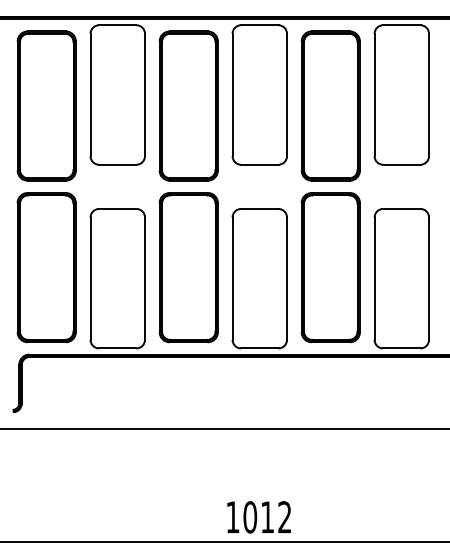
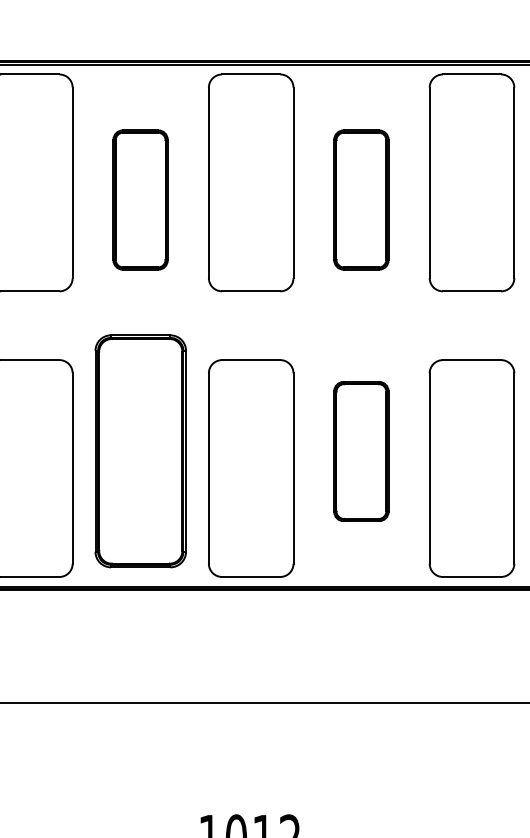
part: (188, 105) -> (140, 199), size x0.6
part: (330, 105) -> (361, 199), size x0.6
part: (330, 267) -> (361, 451), size x0.6

